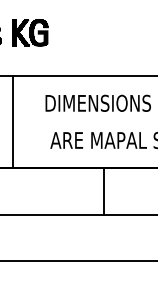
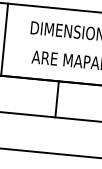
line: (103, 191) -> (57, 99), moved

